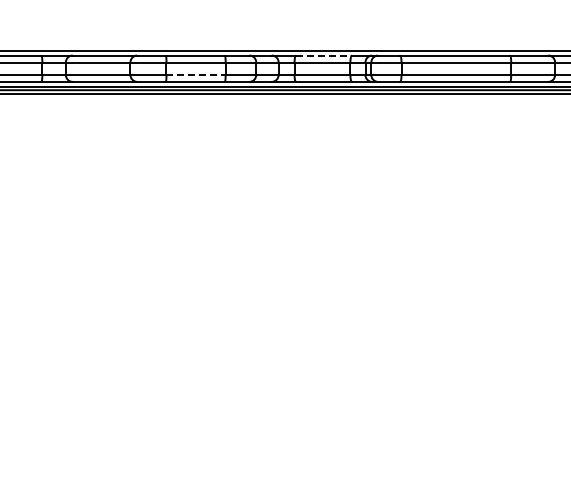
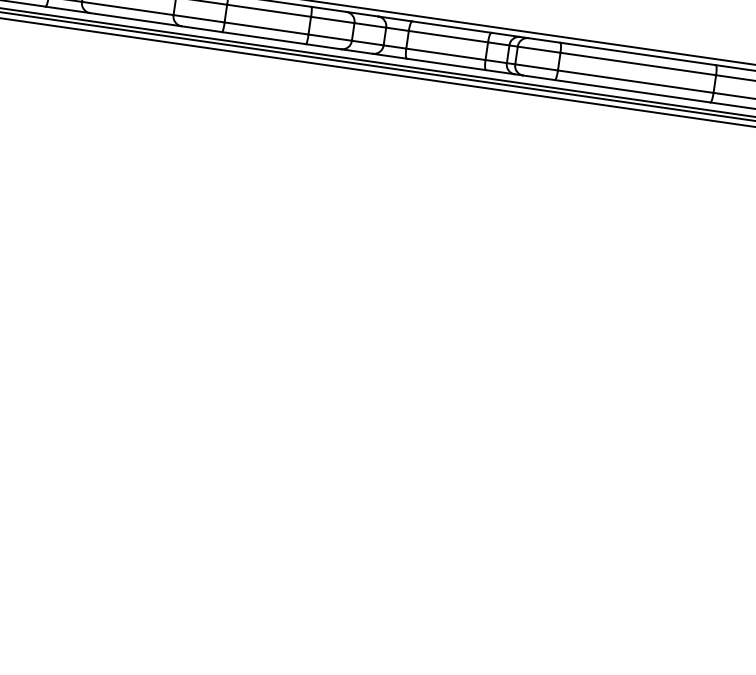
line: (323, 55) -> (451, 26), dashed -> solid
line: (196, 74) -> (267, 27), dashed -> solid

